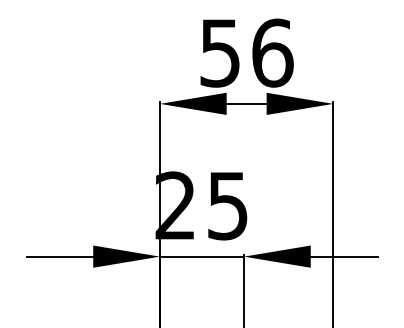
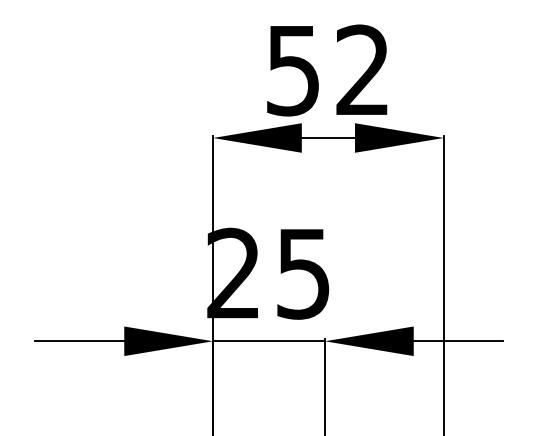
text: (272, 52) -> (362, 69), 56 -> 52

